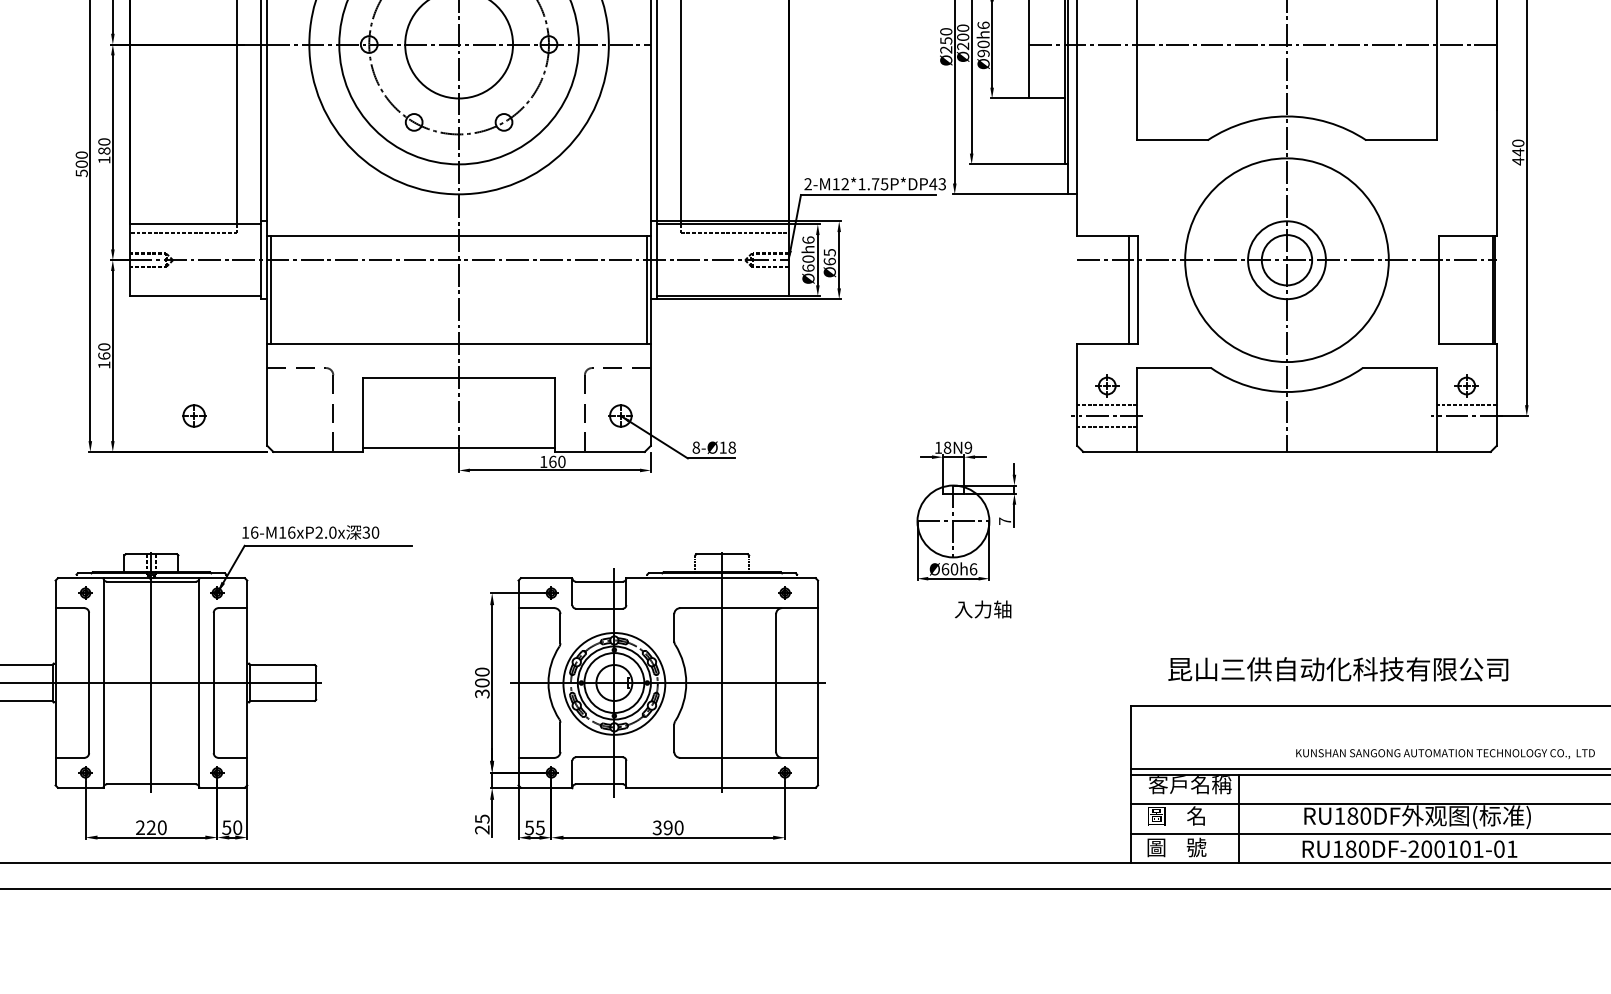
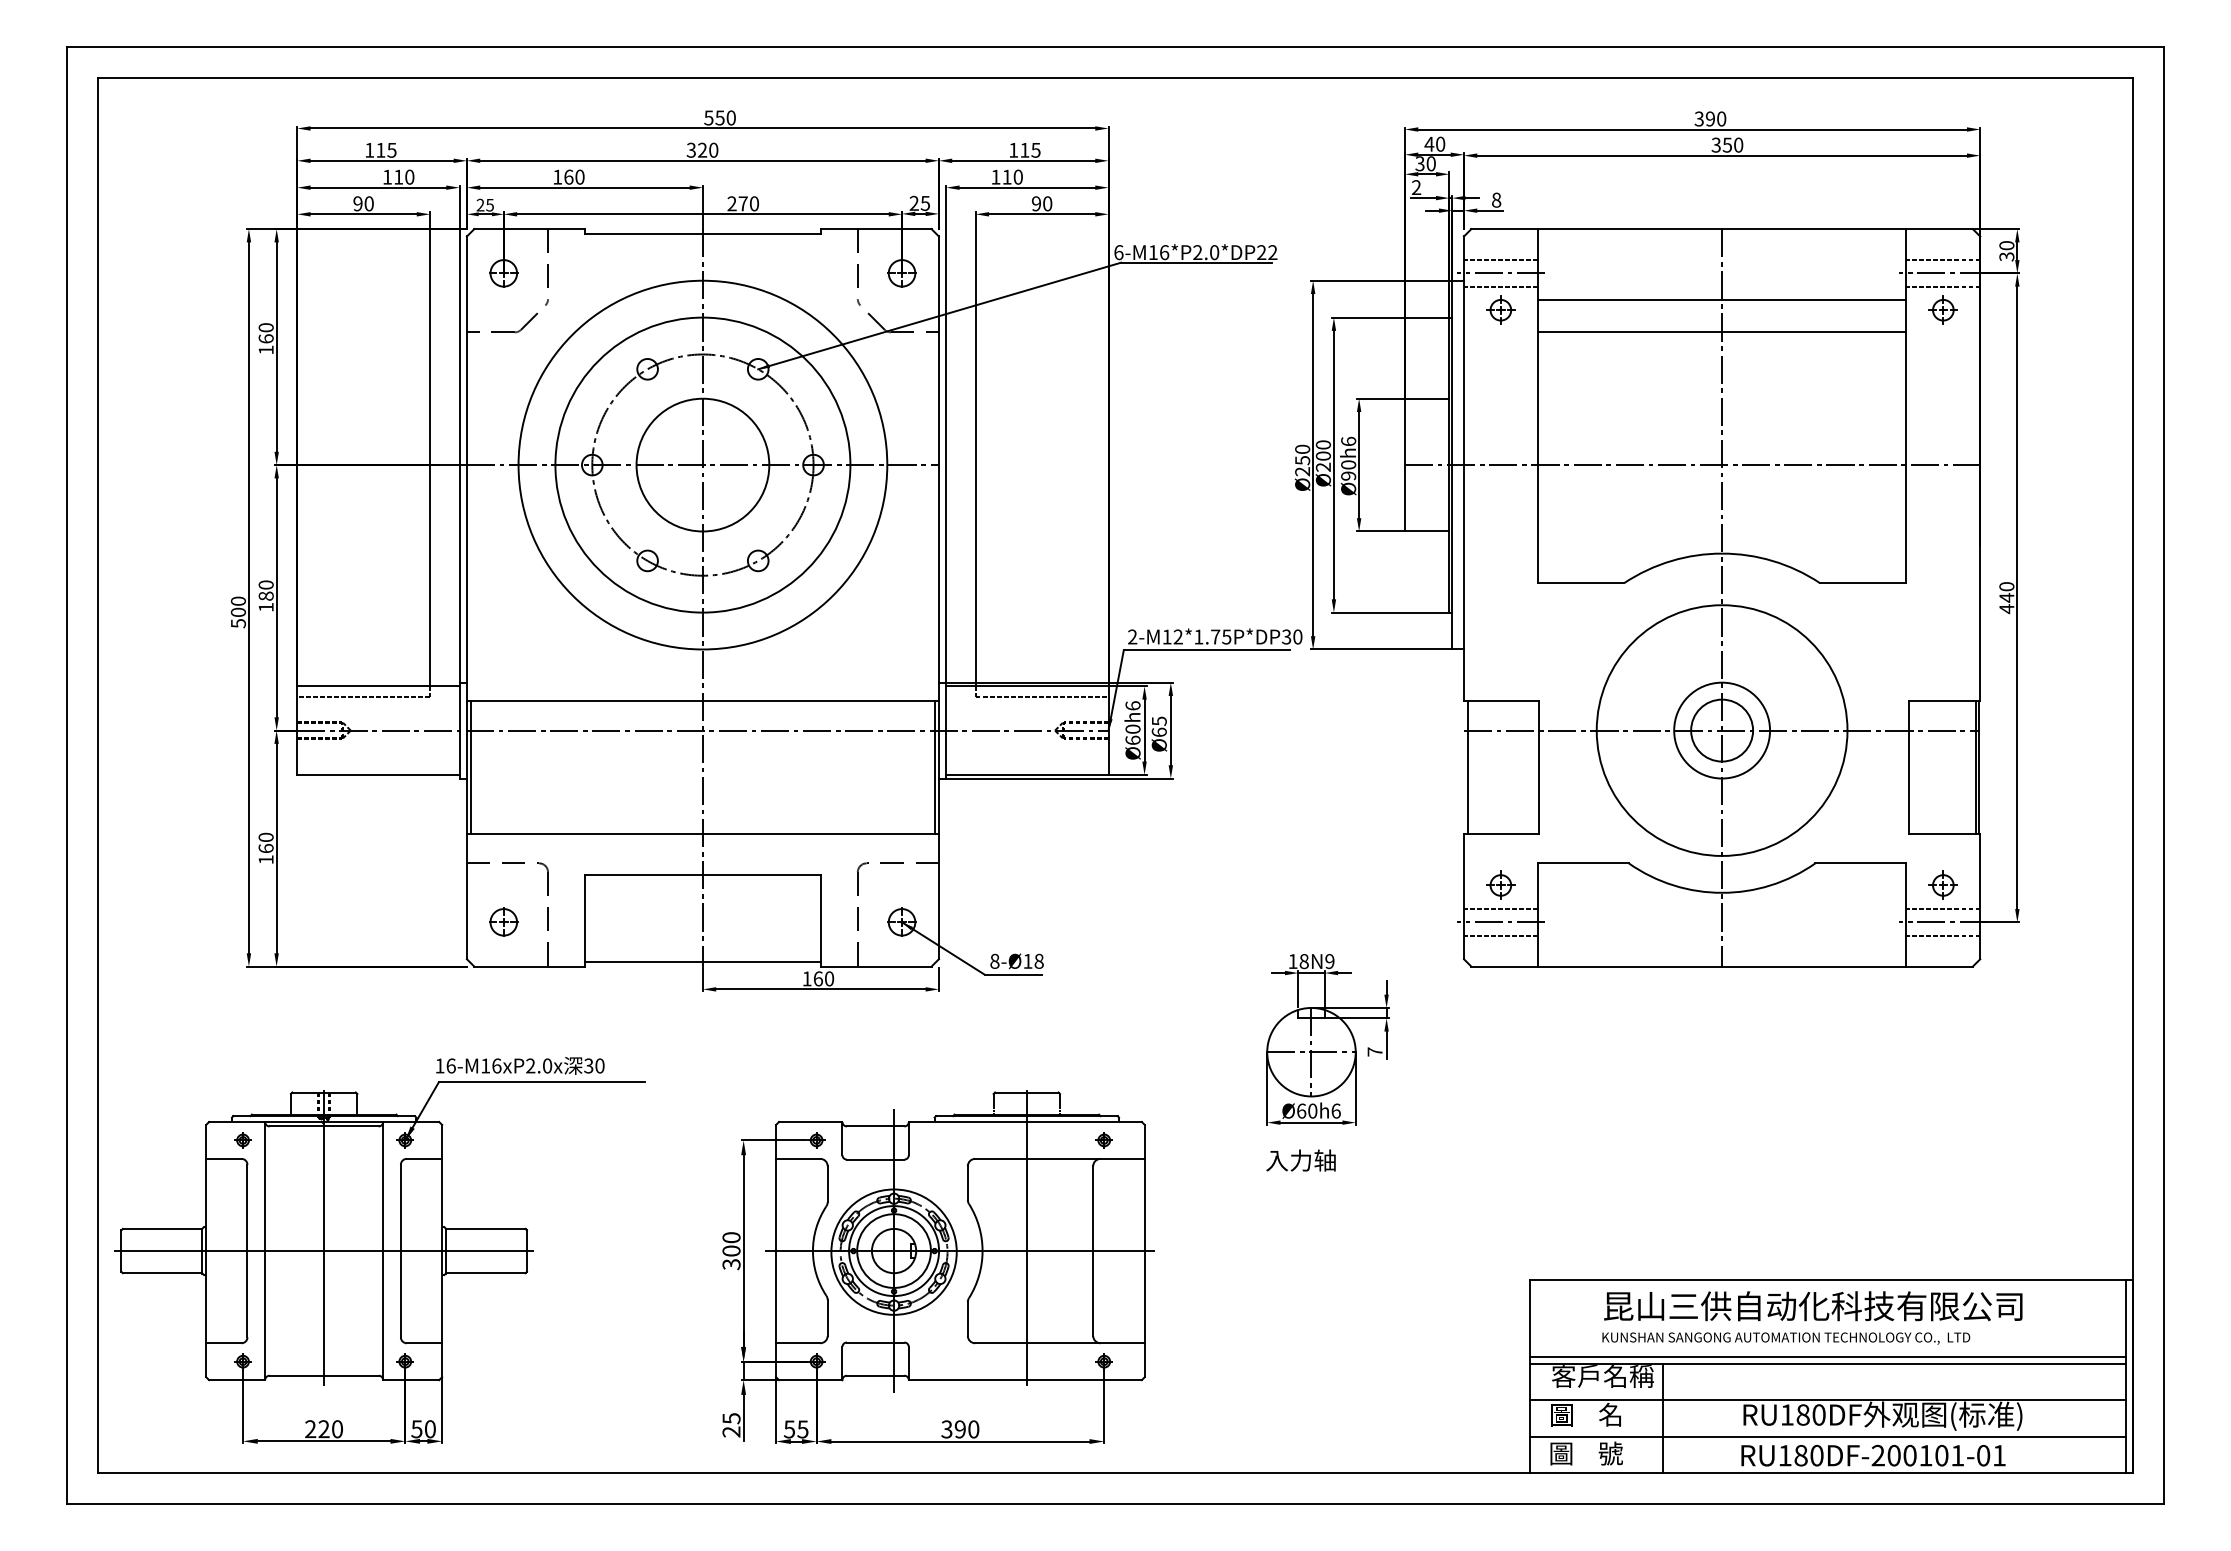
text: (937, 183) -> (1291, 636), 2-M12*1.75P*DP43 -> 2-M12*1.75P*DP30
line: (1128, 290) -> (1468, 767), moved
part: (193, 415) -> (503, 921), moved
line: (1466, 426) -> (1943, 935), added
text: (982, 609) -> (1300, 1160), moved
text: (1338, 669) -> (1813, 1306), moved
text: (1445, 754) -> (1786, 1338), moved

